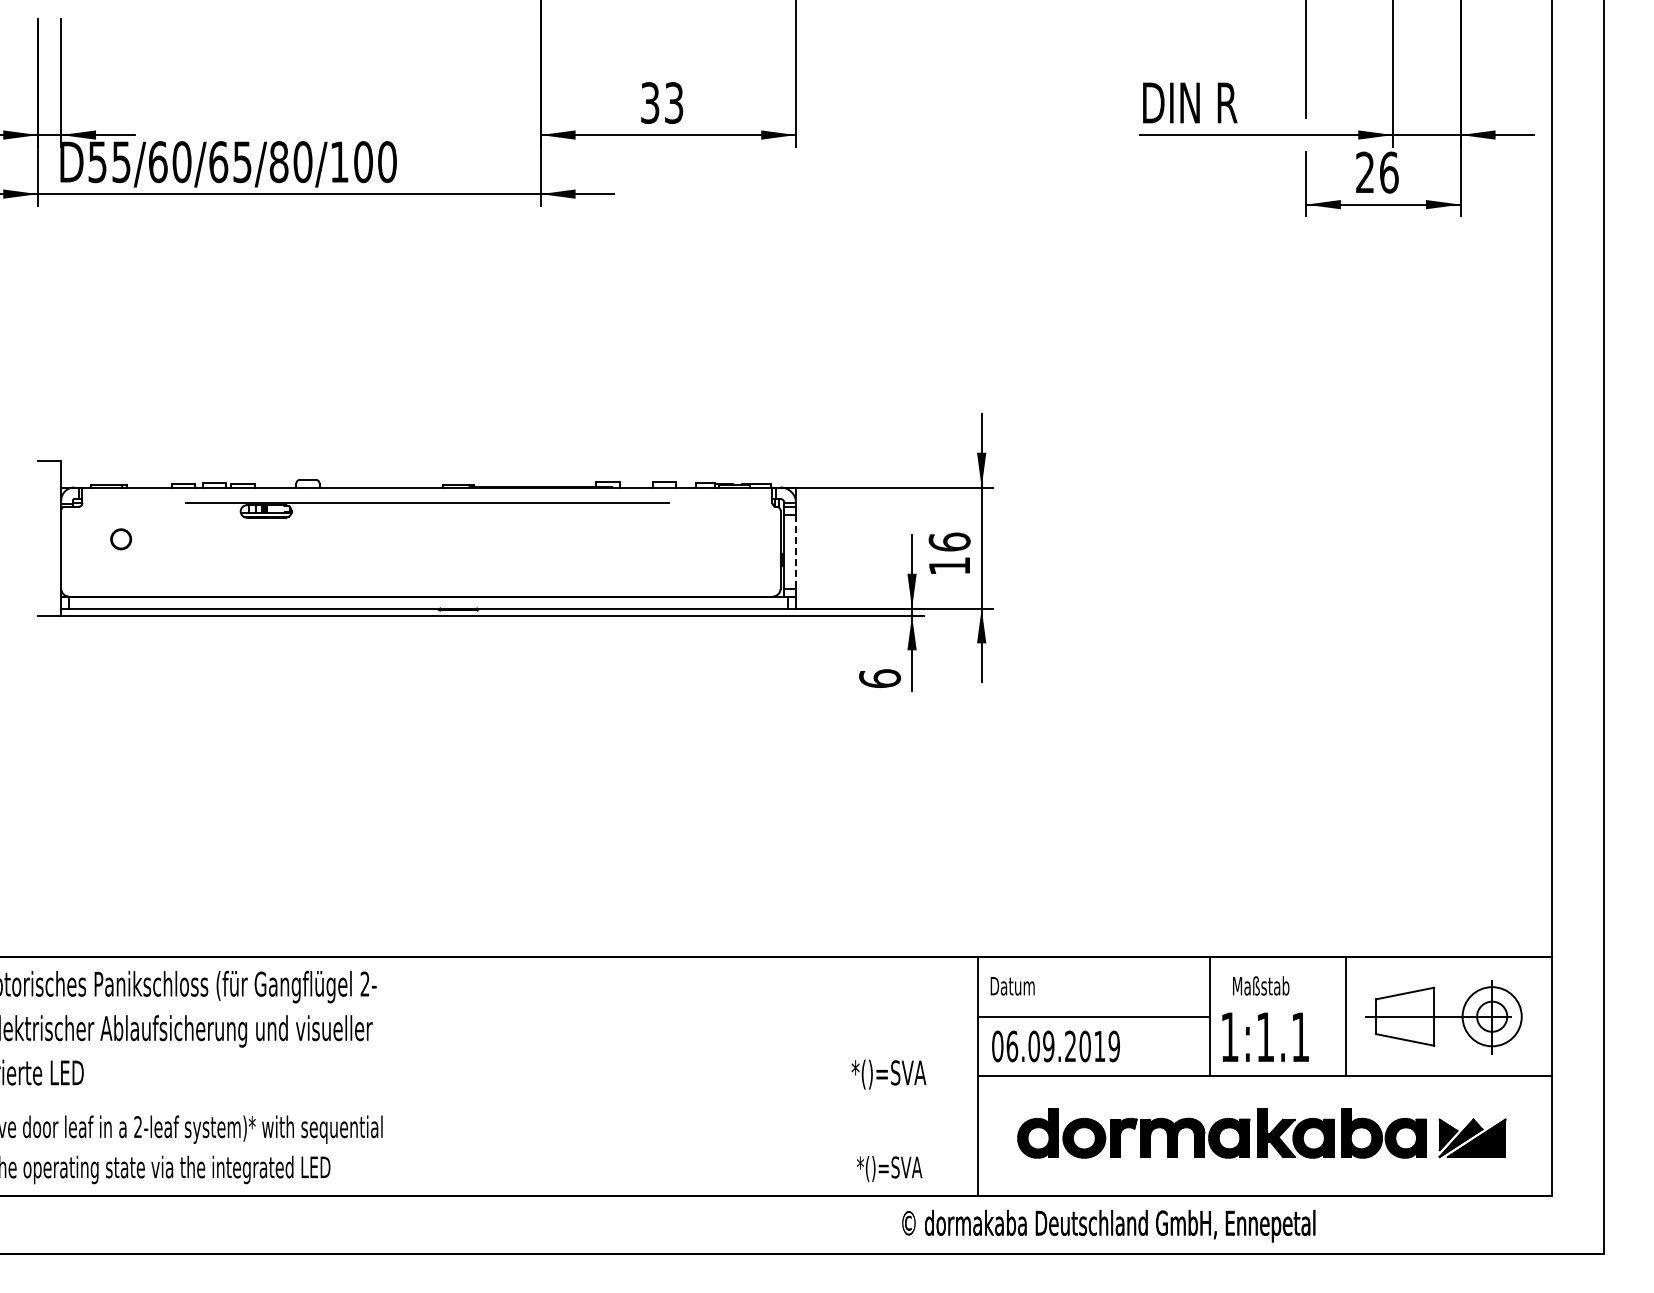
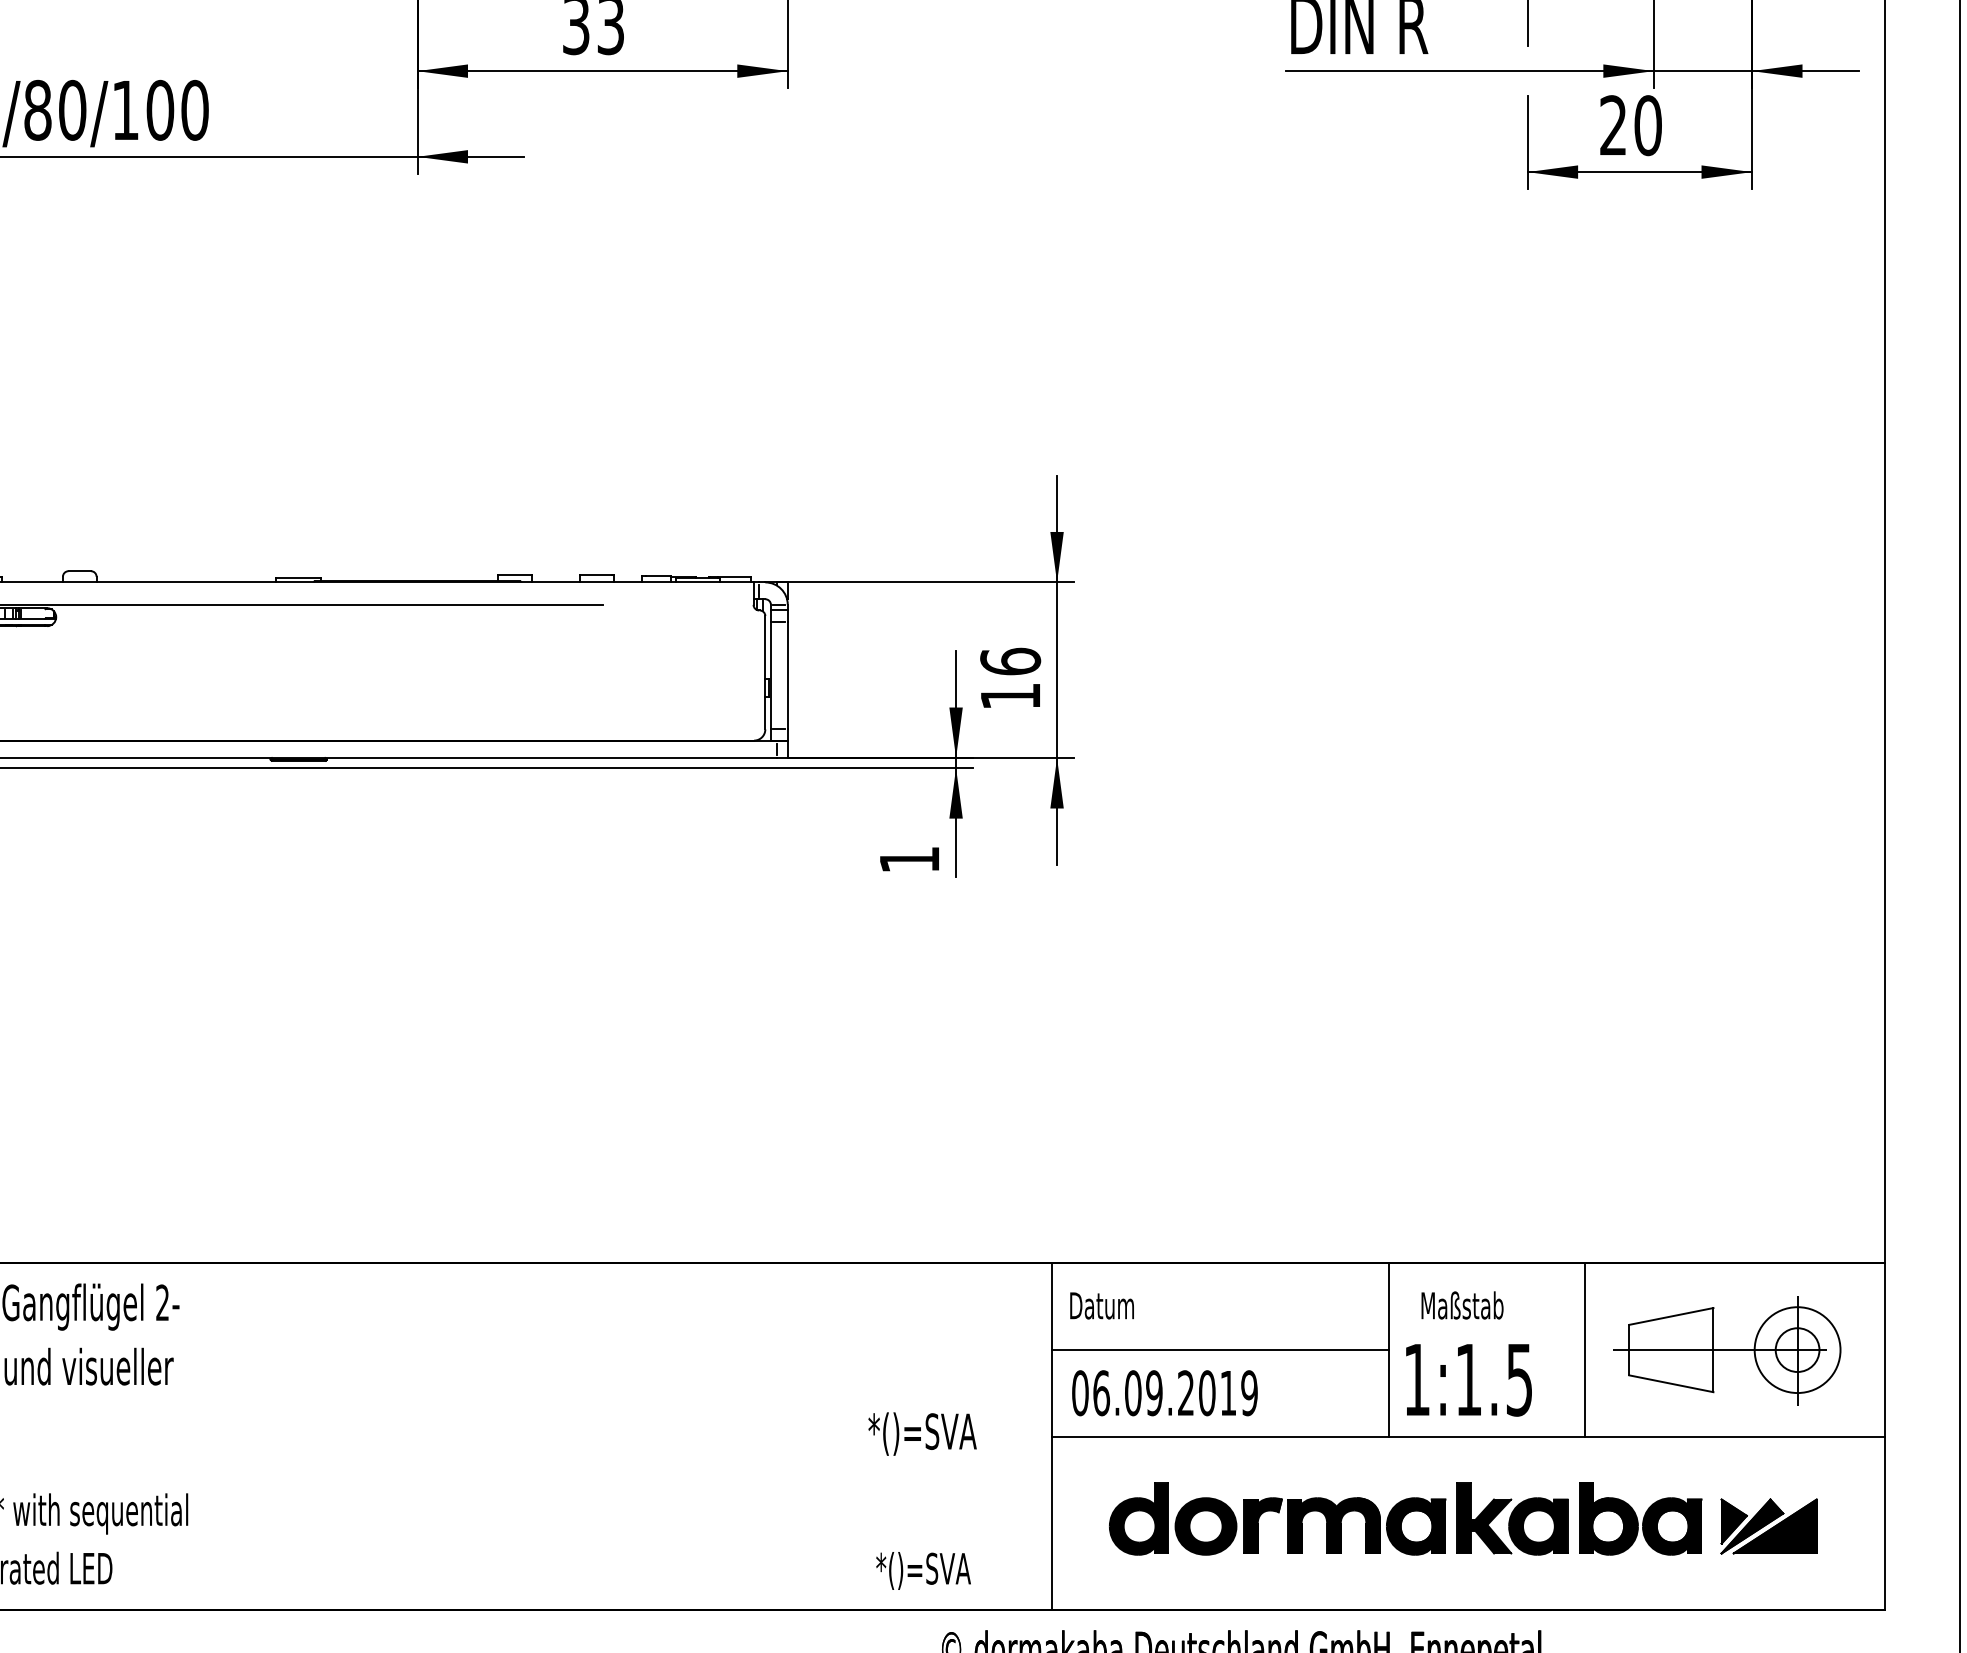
text: (1388, 172) -> (1647, 125), 26 -> 20
line: (796, 552) -> (788, 676), dashed -> solid
text: (880, 678) -> (910, 859), 6 -> 1
text: (1299, 1037) -> (1518, 1380), 1:1.1 -> 1:1.5

